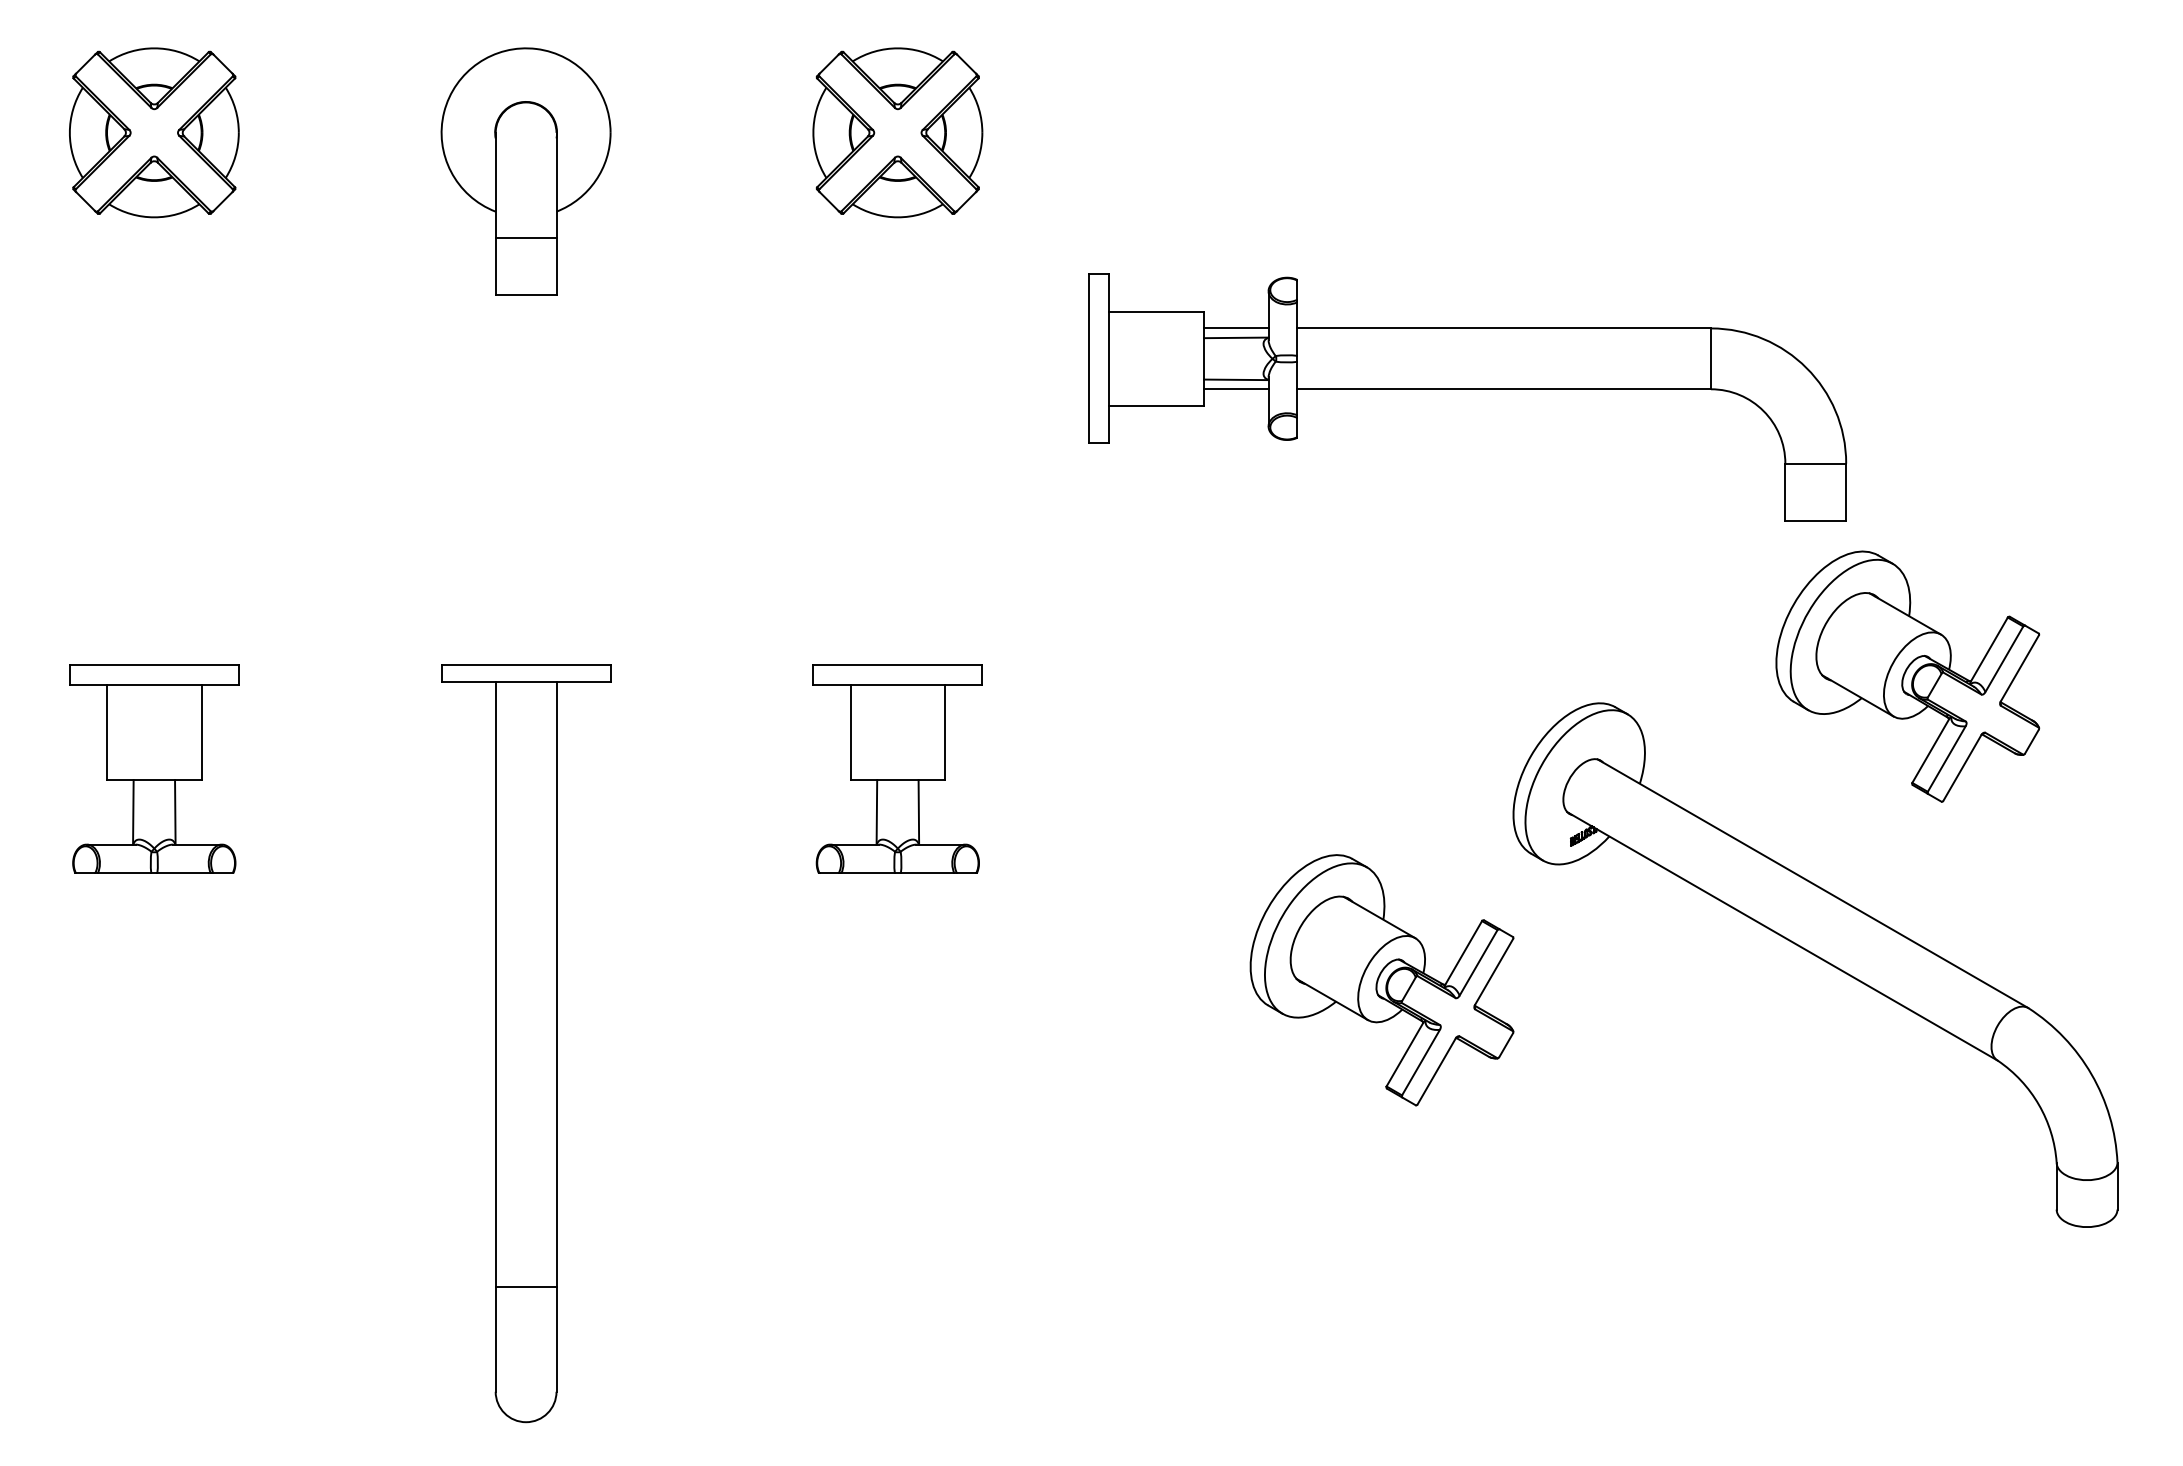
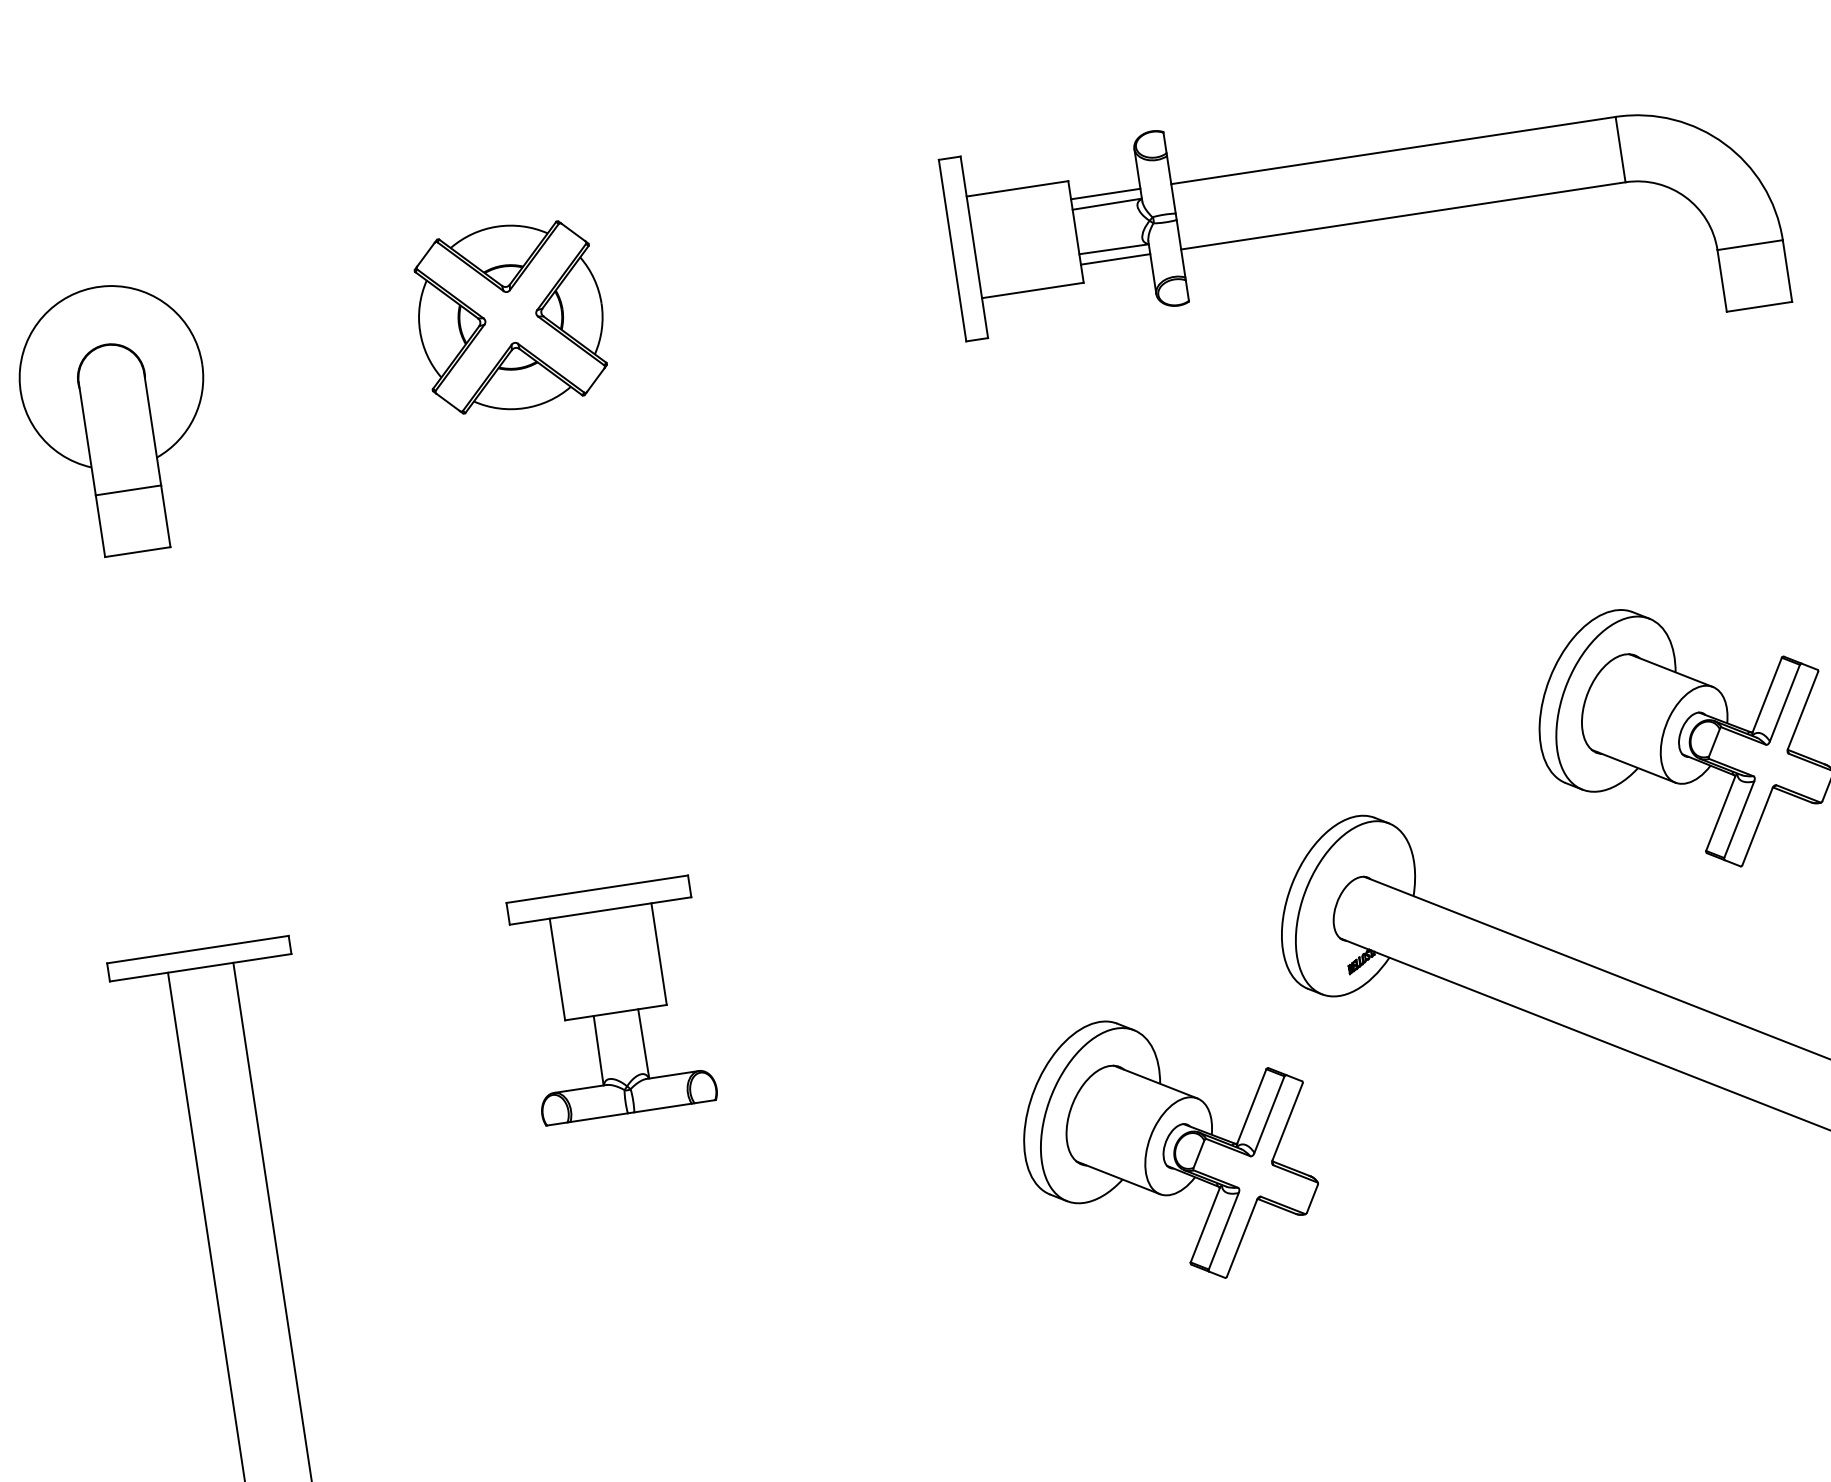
part: (1467, 389) -> (1364, 222), moved

